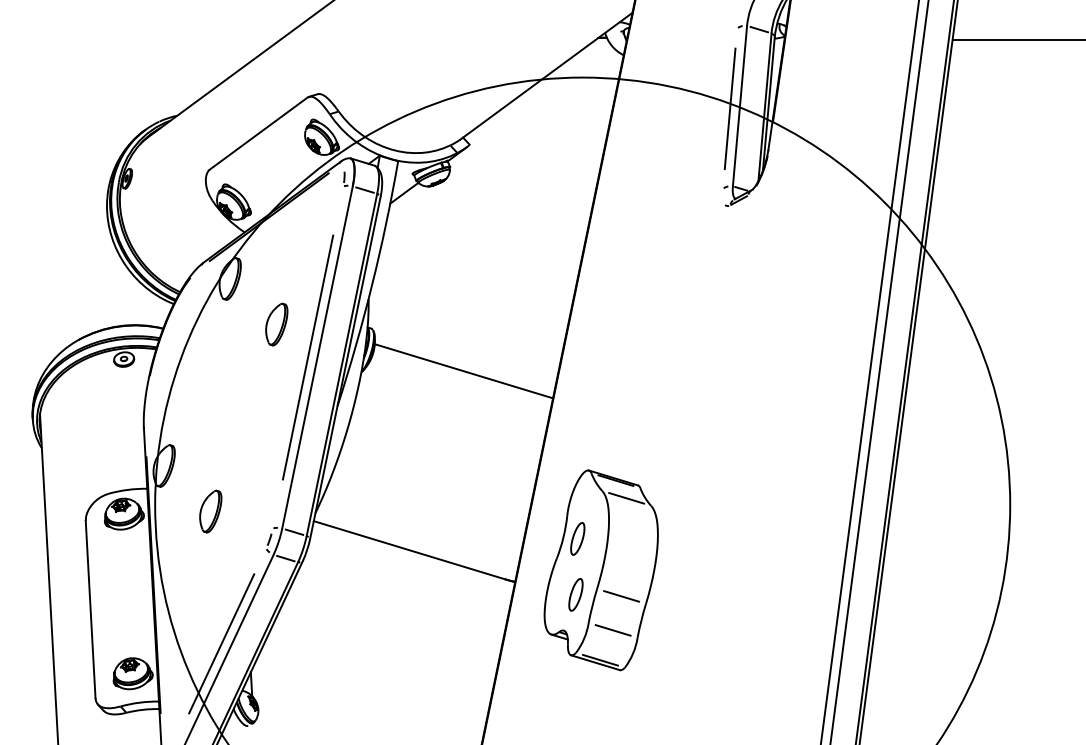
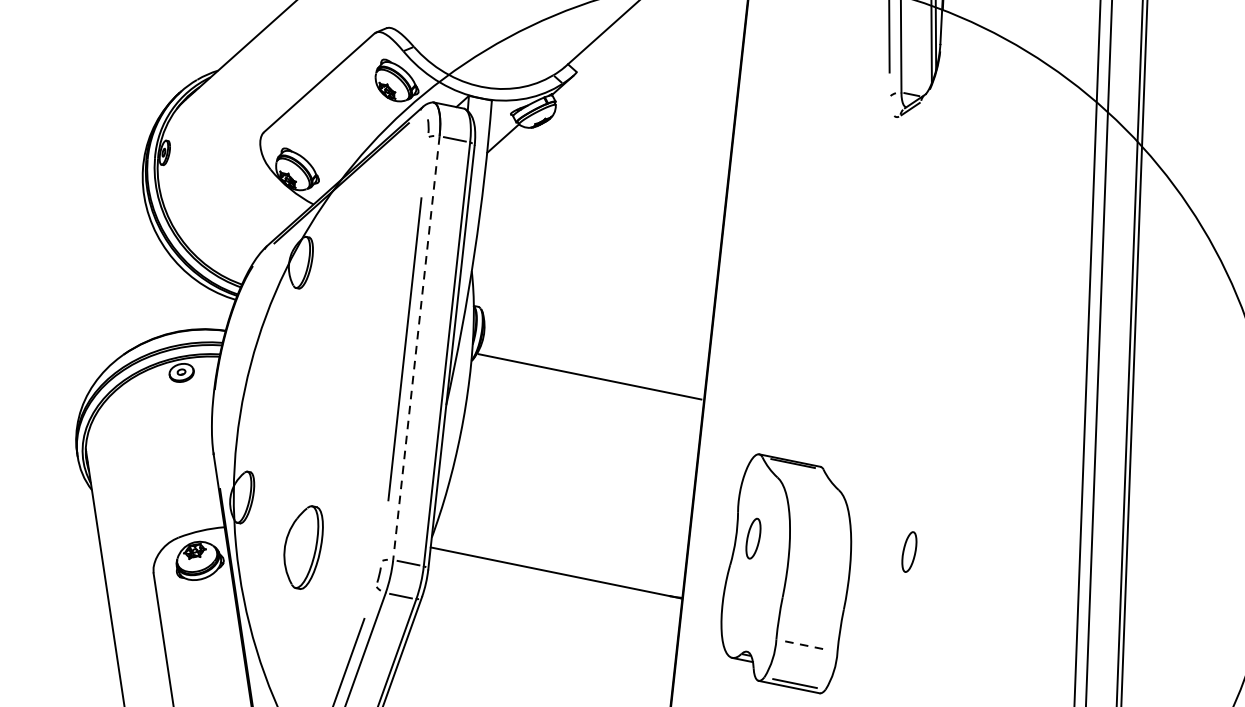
part: (276, 324) -> (362, 312), removed
line: (317, 357) -> (416, 348), solid -> dashed
line: (463, 371) -> (589, 377), moved
line: (626, 498) -> (808, 484), removed
part: (210, 511) -> (304, 547), size x1.6
part: (575, 594) -> (908, 551), moved
line: (621, 596) -> (813, 603), removed
line: (613, 630) -> (807, 645), solid -> dashed

